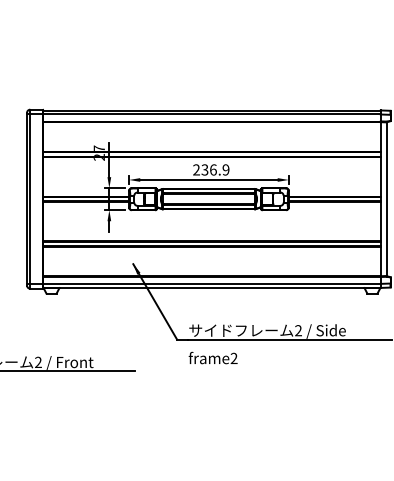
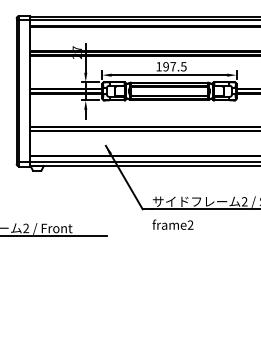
text: (211, 169) -> (171, 66), 236.9 -> 197.5

